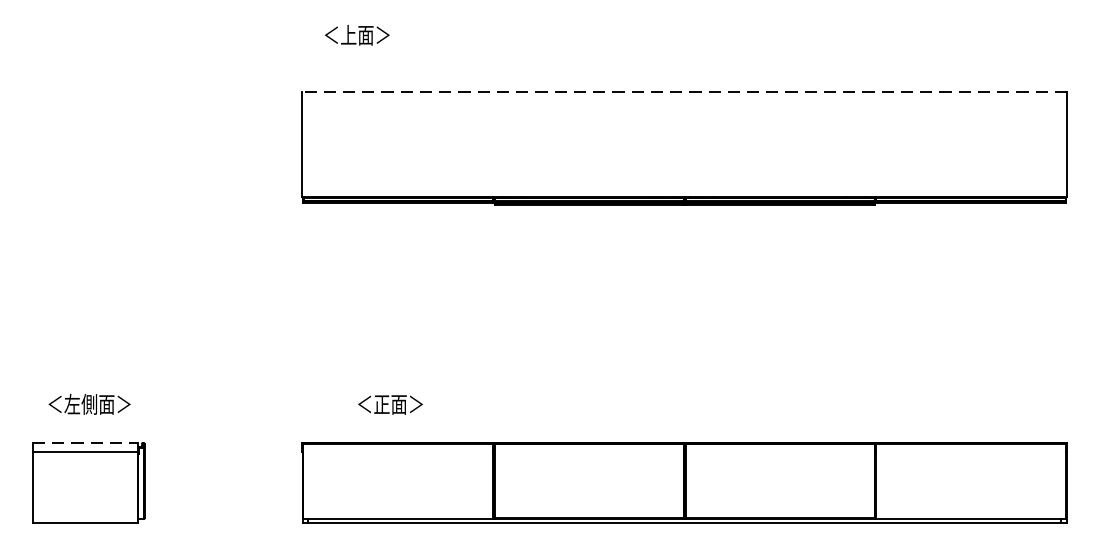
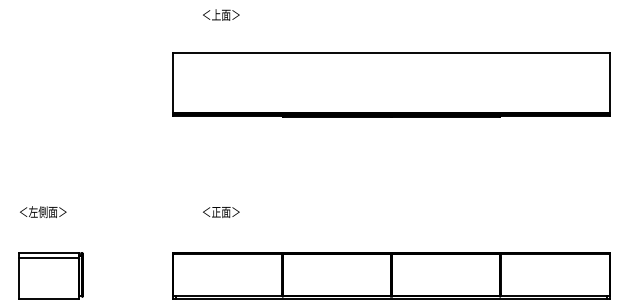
text: (357, 34) -> (221, 14), moved
line: (684, 91) -> (391, 52), dashed -> solid
text: (90, 405) -> (43, 212), moved
text: (390, 405) -> (221, 212), moved
line: (86, 443) -> (49, 253), dashed -> solid

